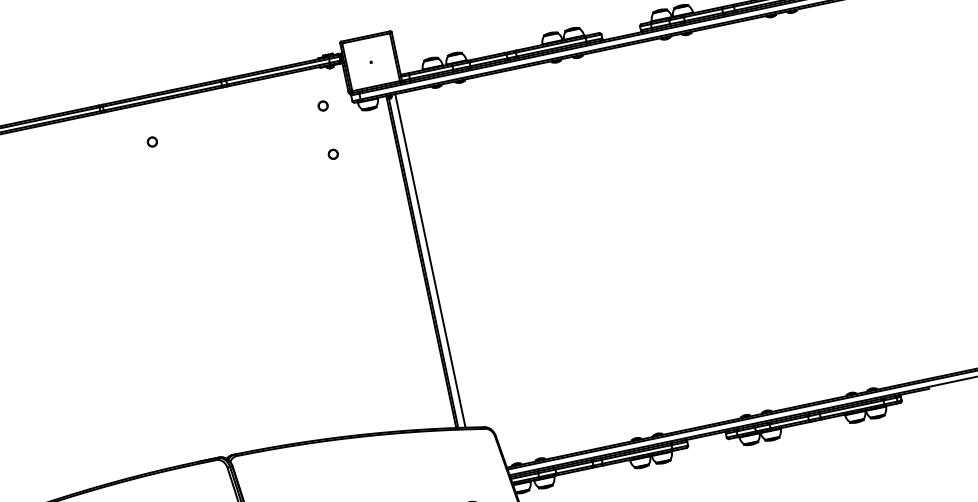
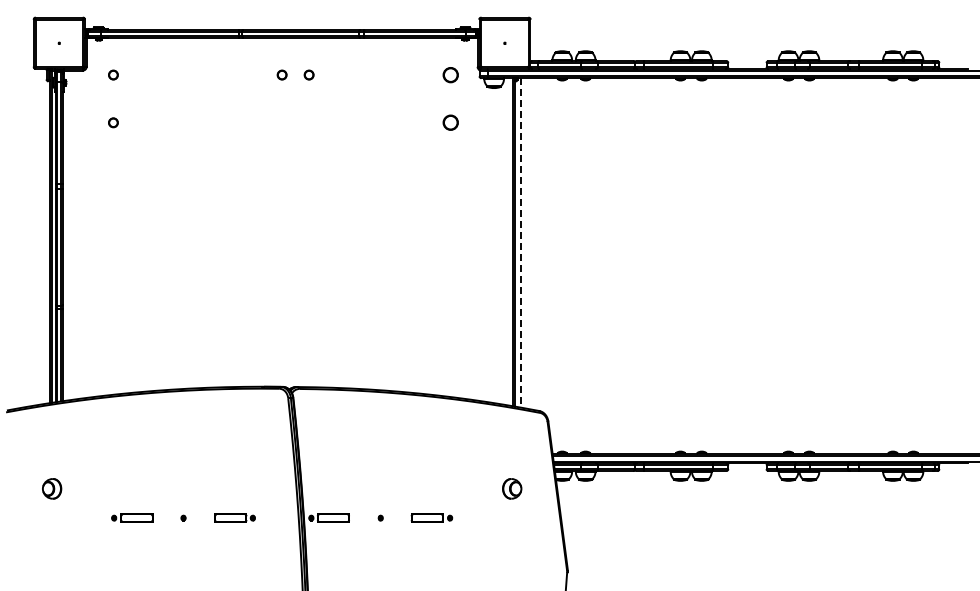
part: (322, 105) -> (450, 74), size x1.6
part: (178, 135) -> (308, 74), added
part: (332, 154) -> (450, 122), size x1.6
line: (430, 260) -> (521, 242), solid -> dashed

